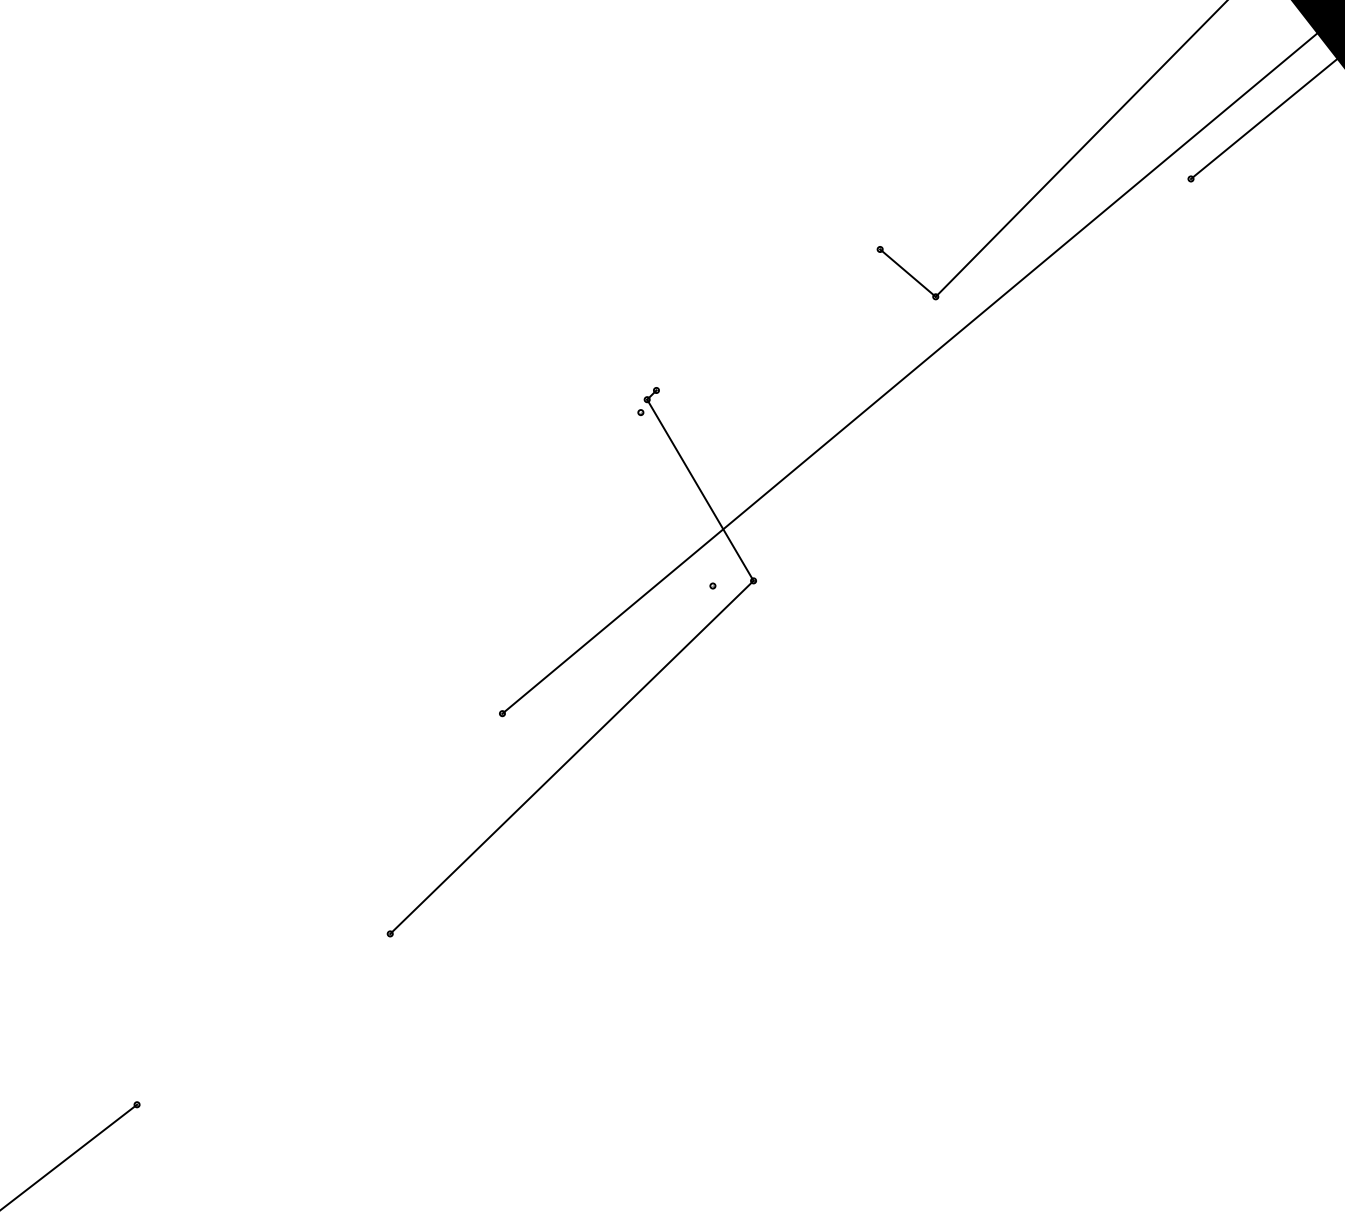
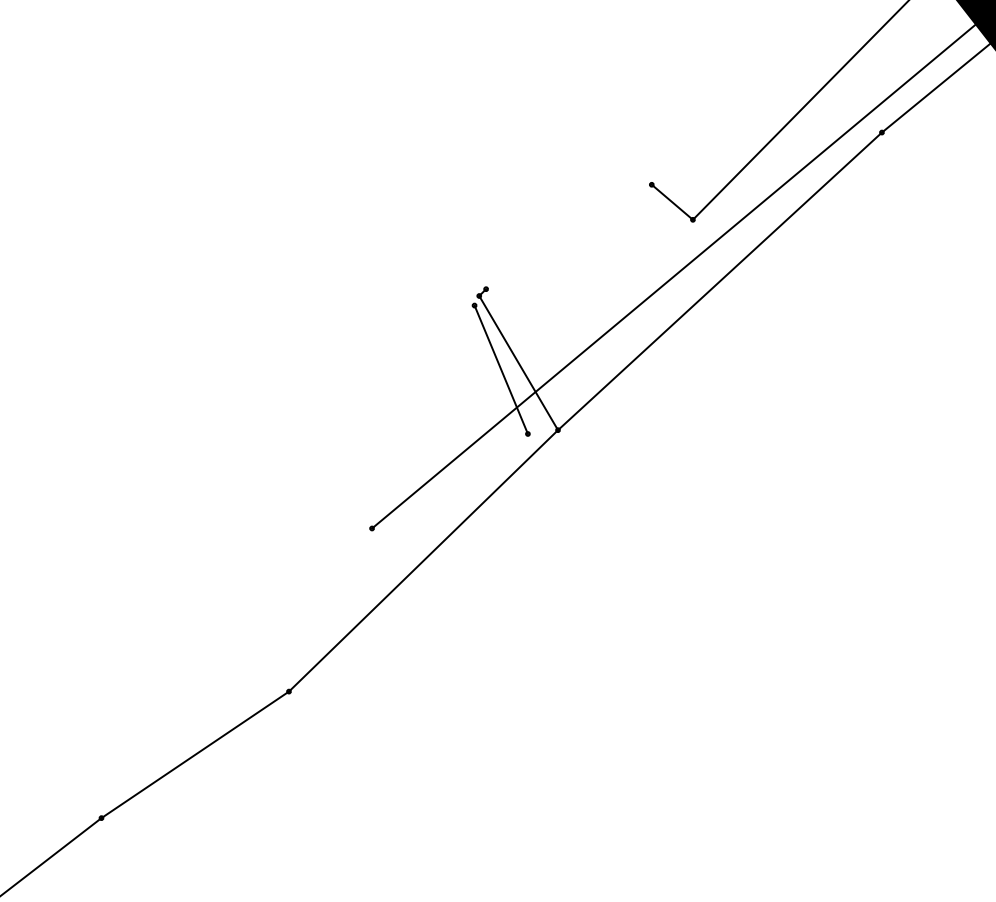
line: (972, 379) -> (720, 281), added
line: (676, 499) -> (500, 369), added
line: (263, 1018) -> (195, 754), added

